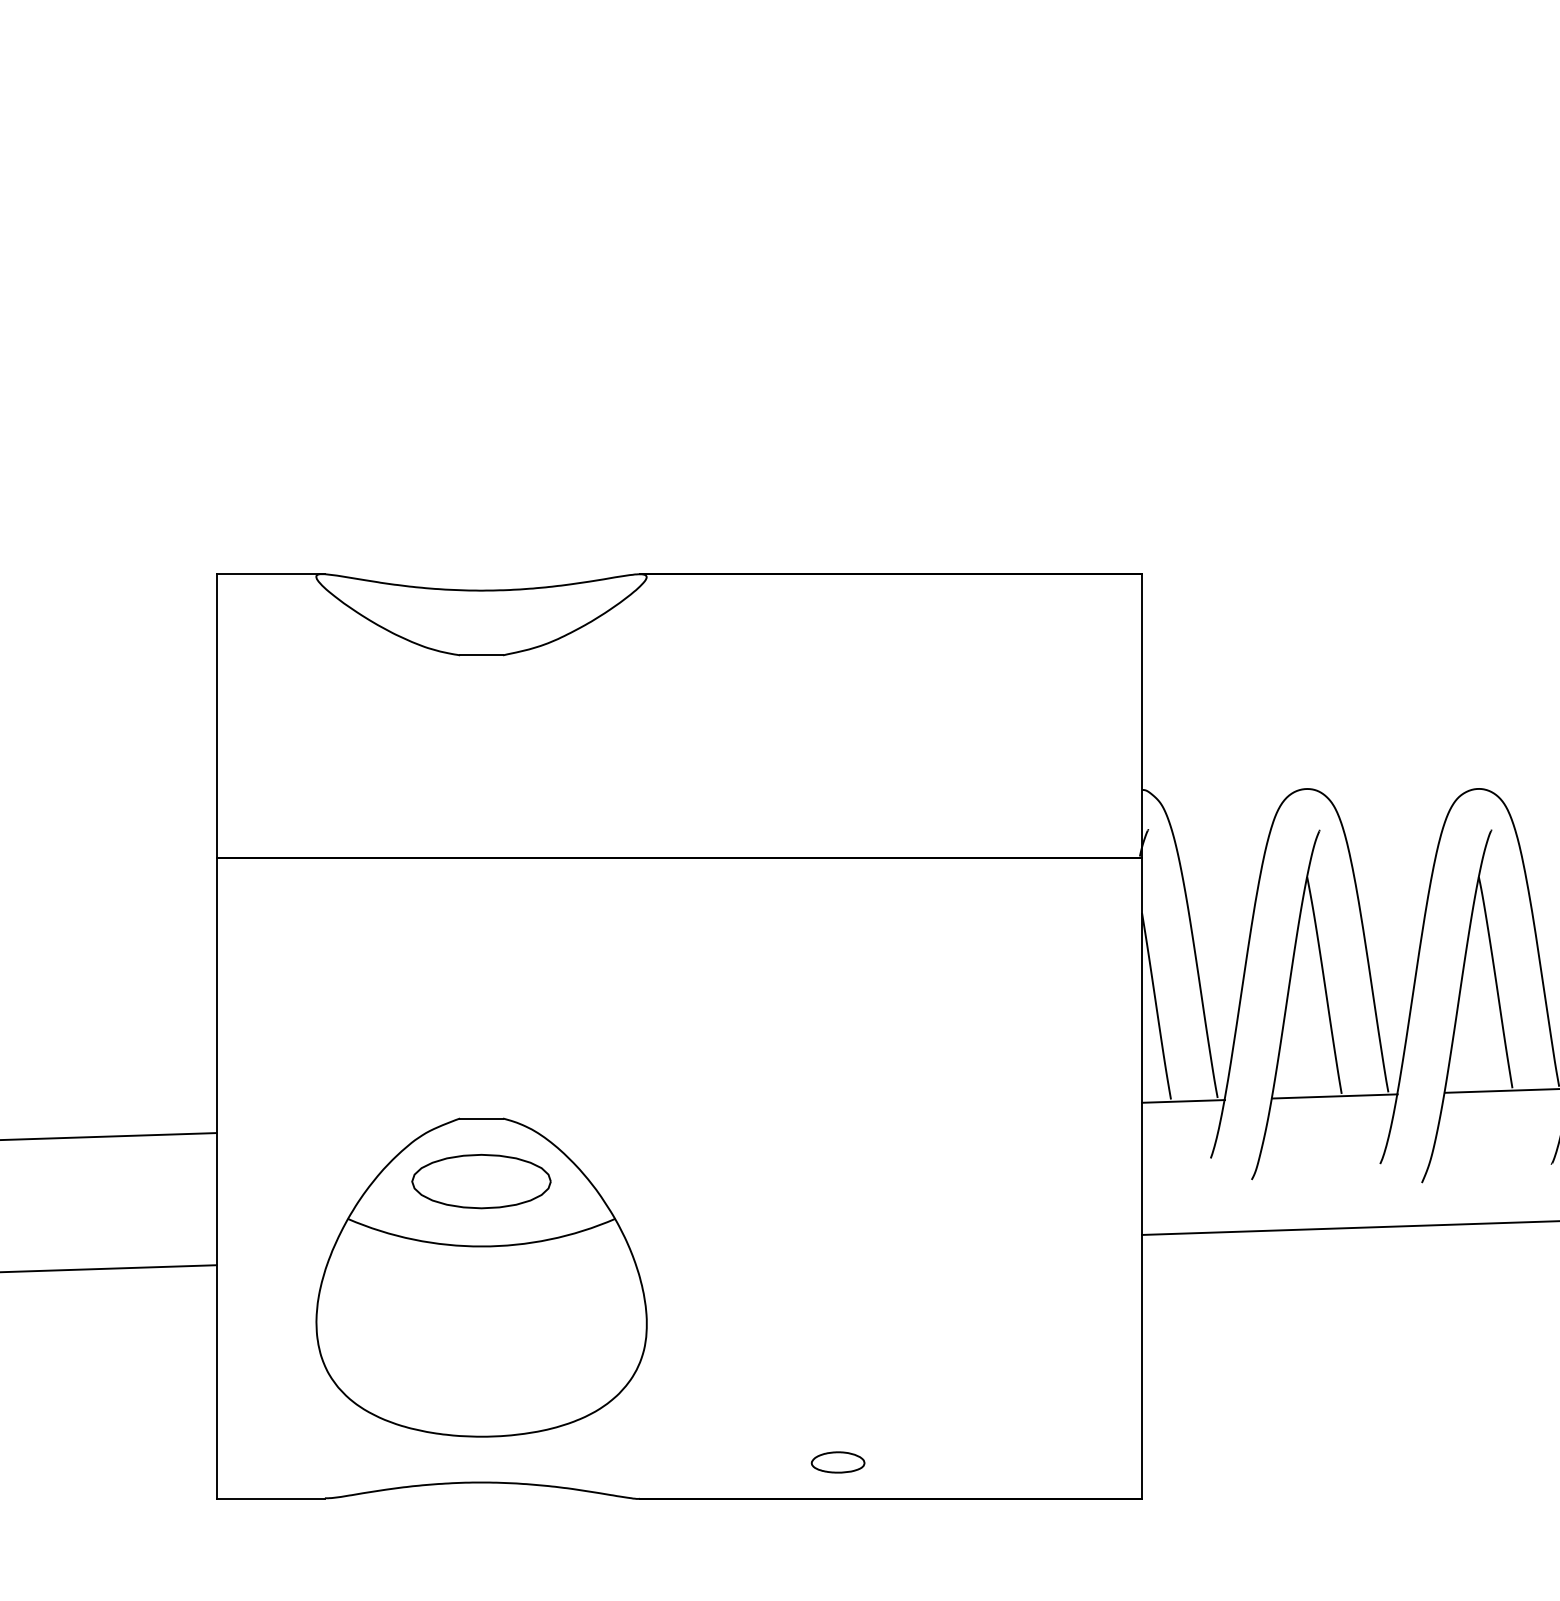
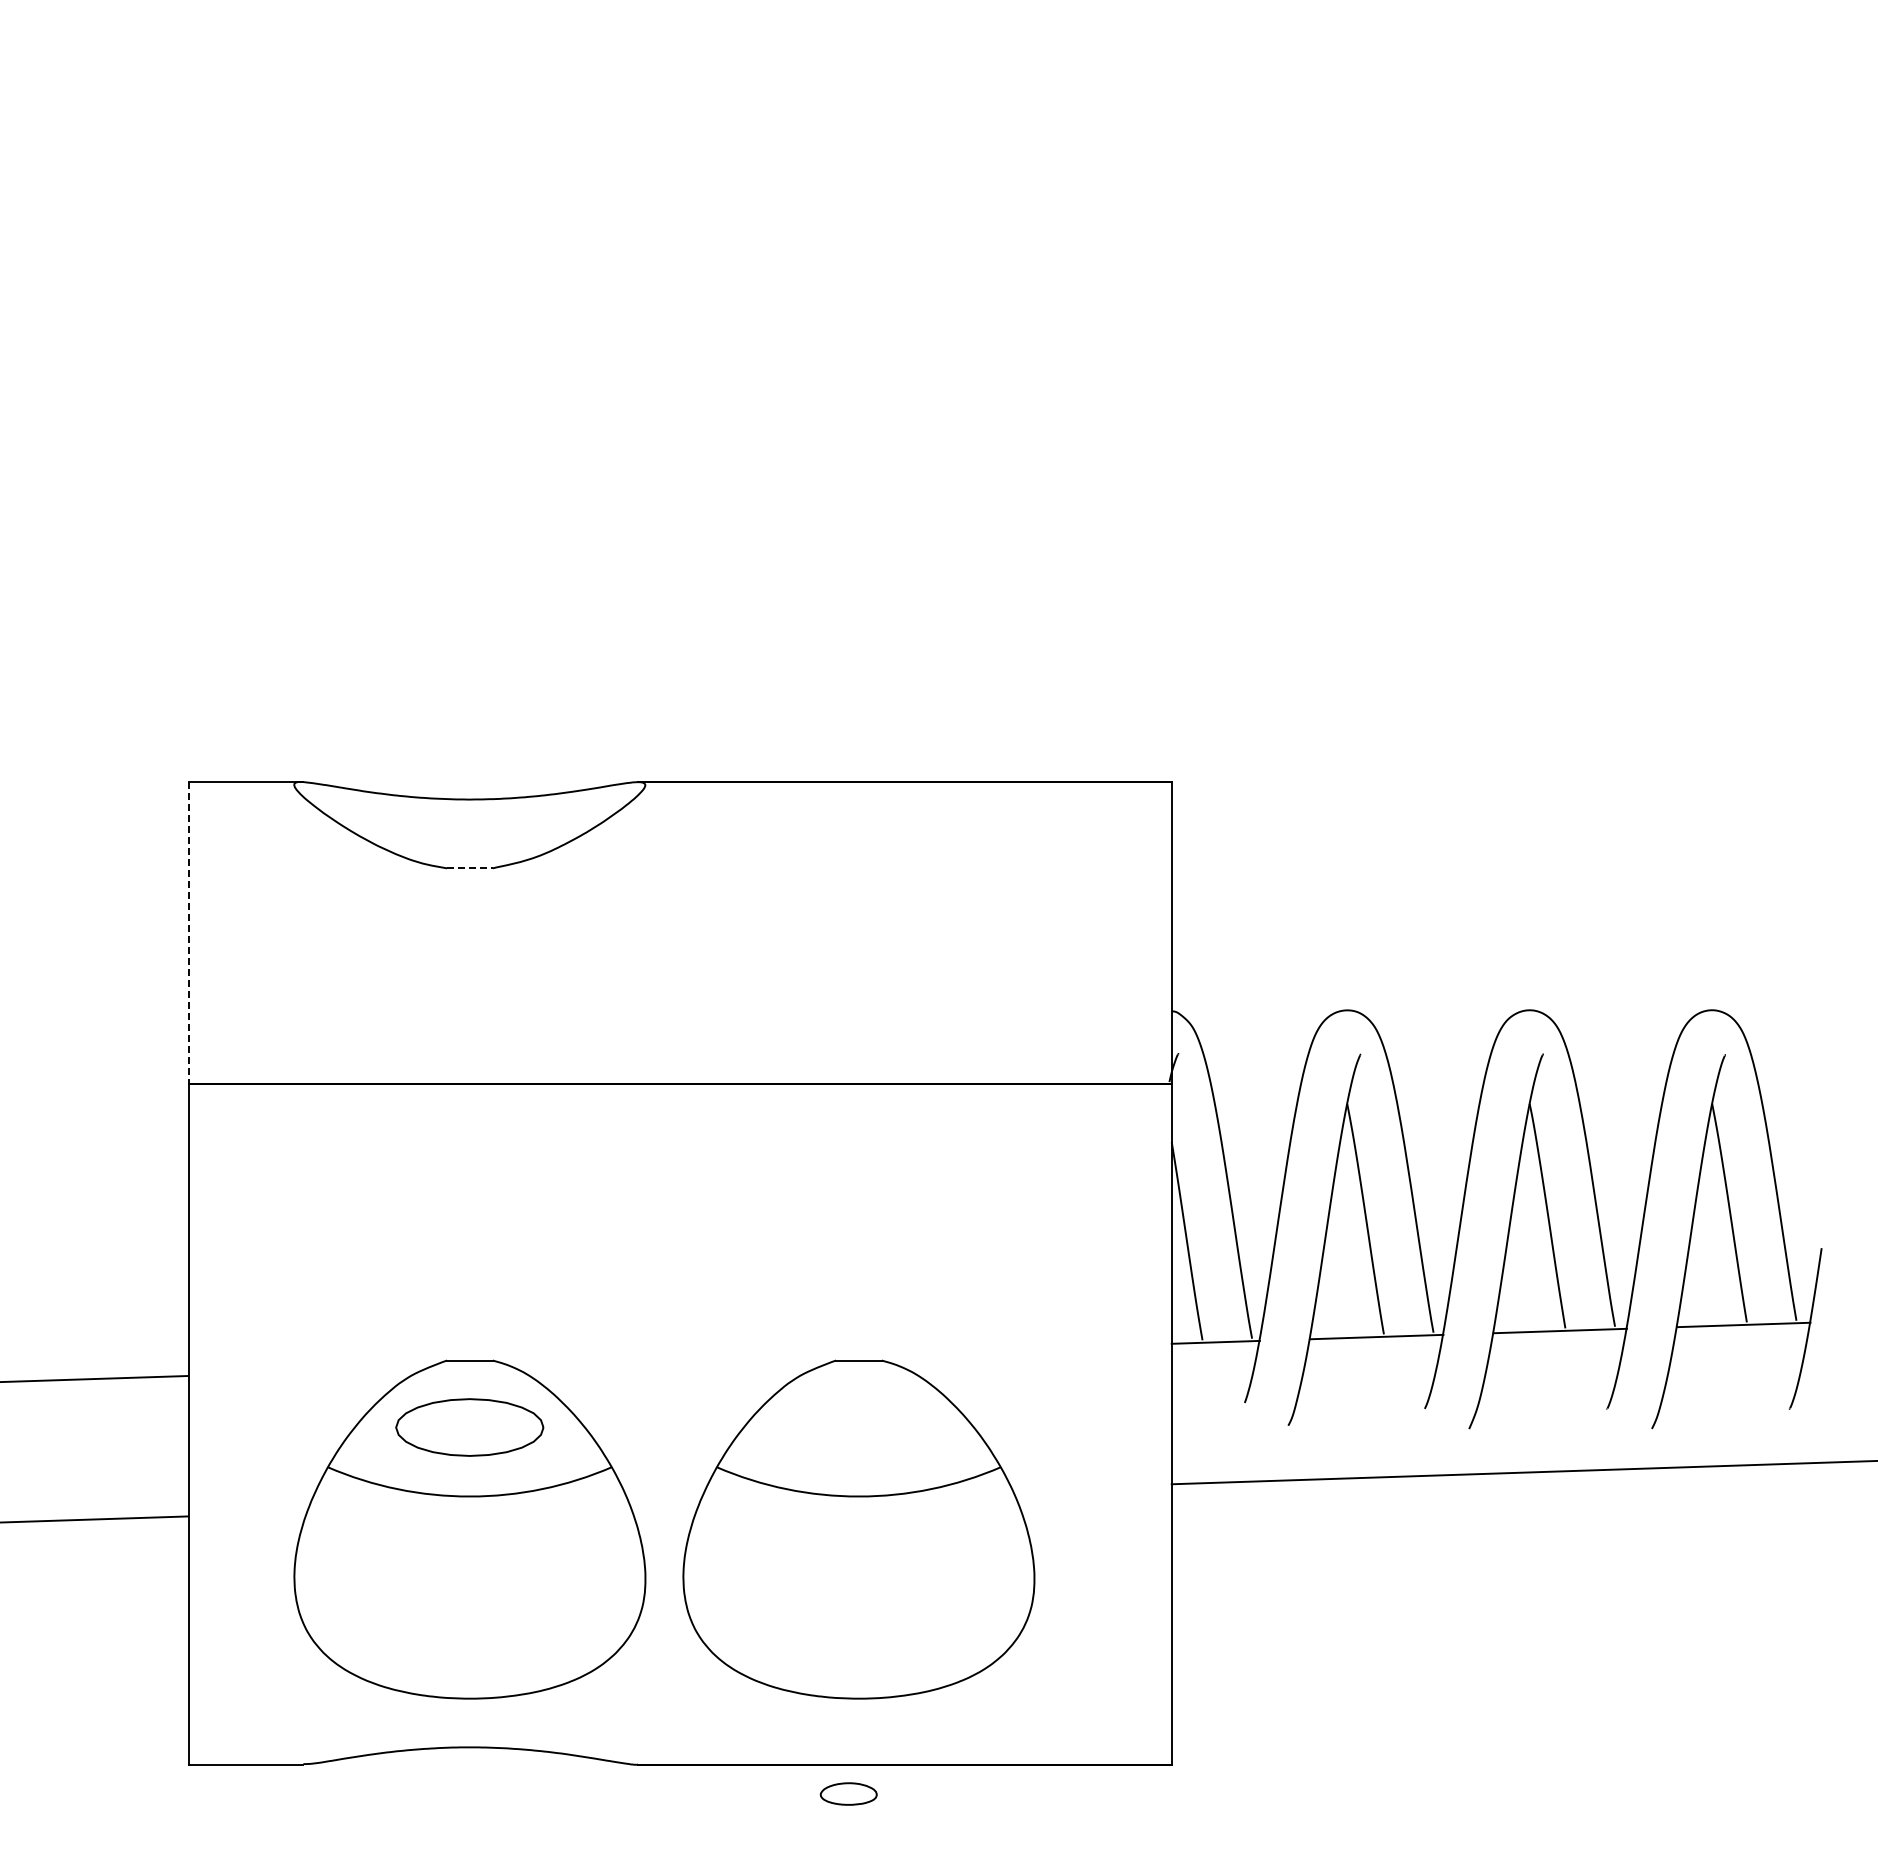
line: (481, 655) -> (469, 868), solid -> dashed
line: (217, 716) -> (189, 933), solid -> dashed
part: (847, 1277) -> (858, 1529), added
part: (837, 1461) -> (848, 1793), moved

